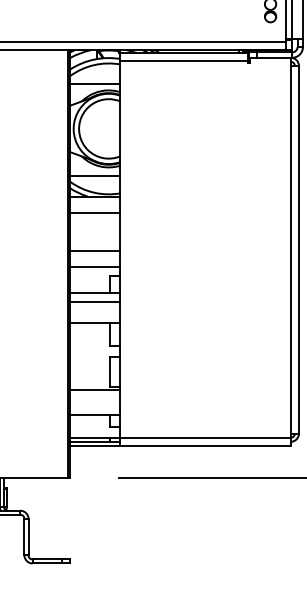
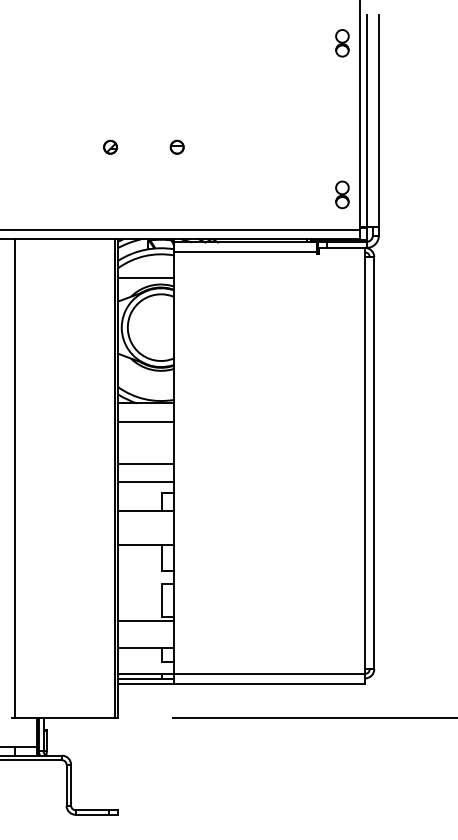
line: (95, 176) -> (146, 380), removed
line: (95, 301) -> (146, 521), removed

